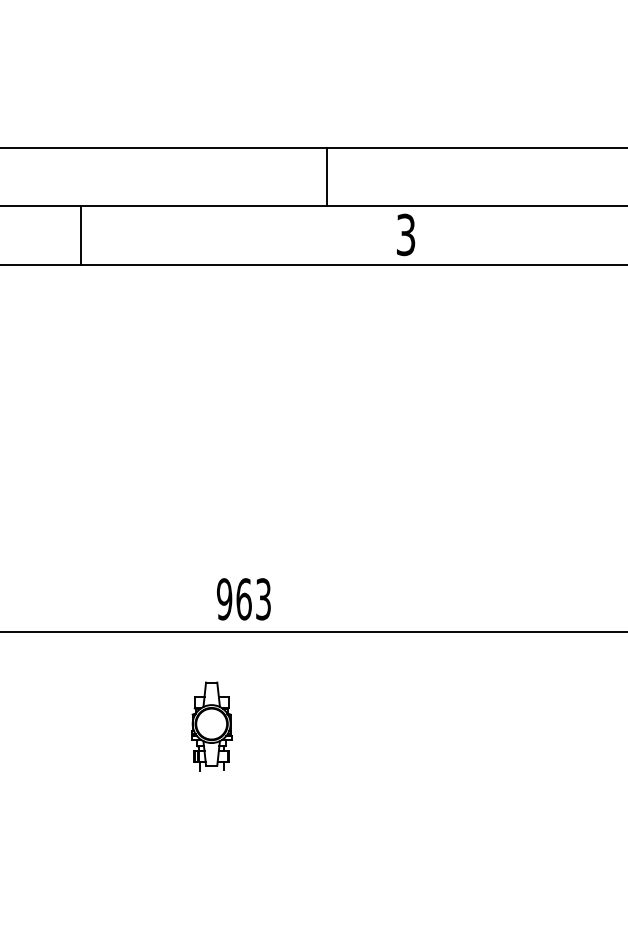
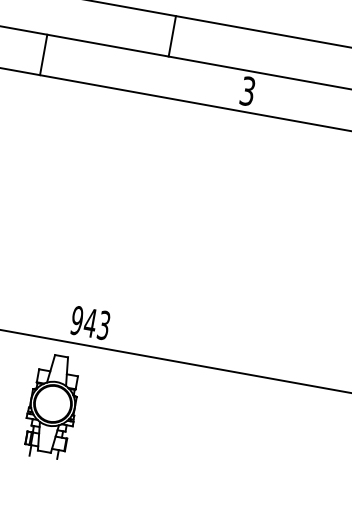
line: (327, 176) -> (172, 36), moved
line: (80, 235) -> (43, 54), moved
text: (244, 599) -> (90, 323), 963 -> 943
part: (211, 726) -> (52, 406), size x1.67

